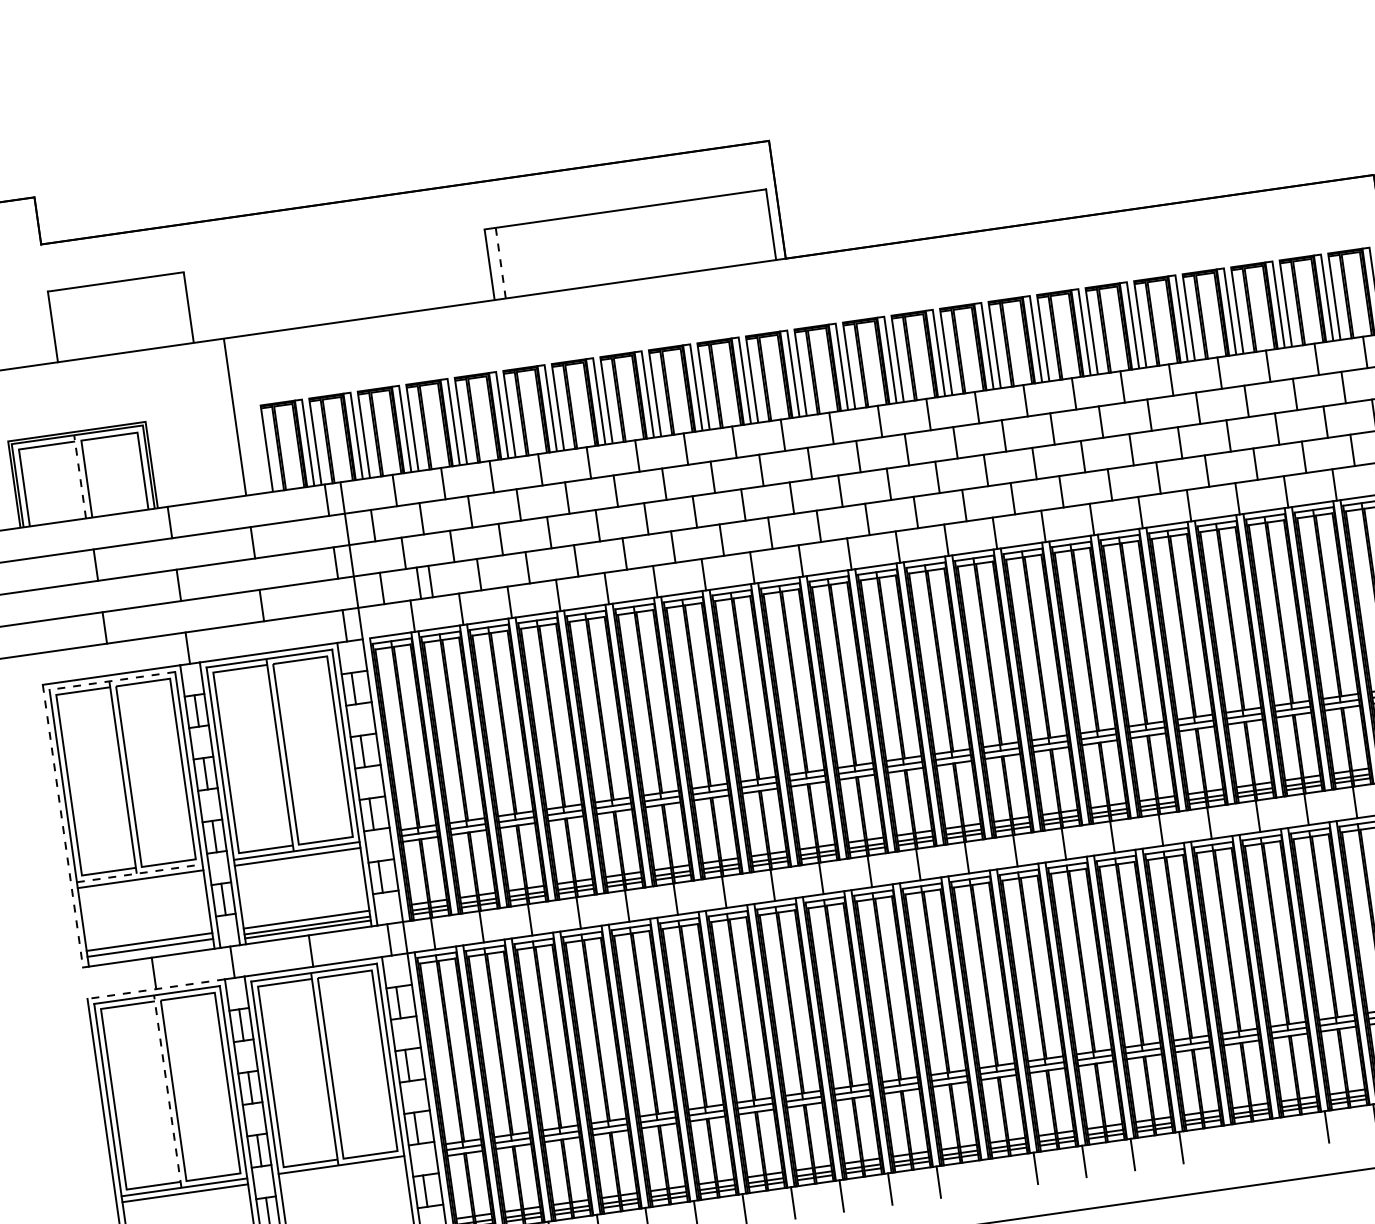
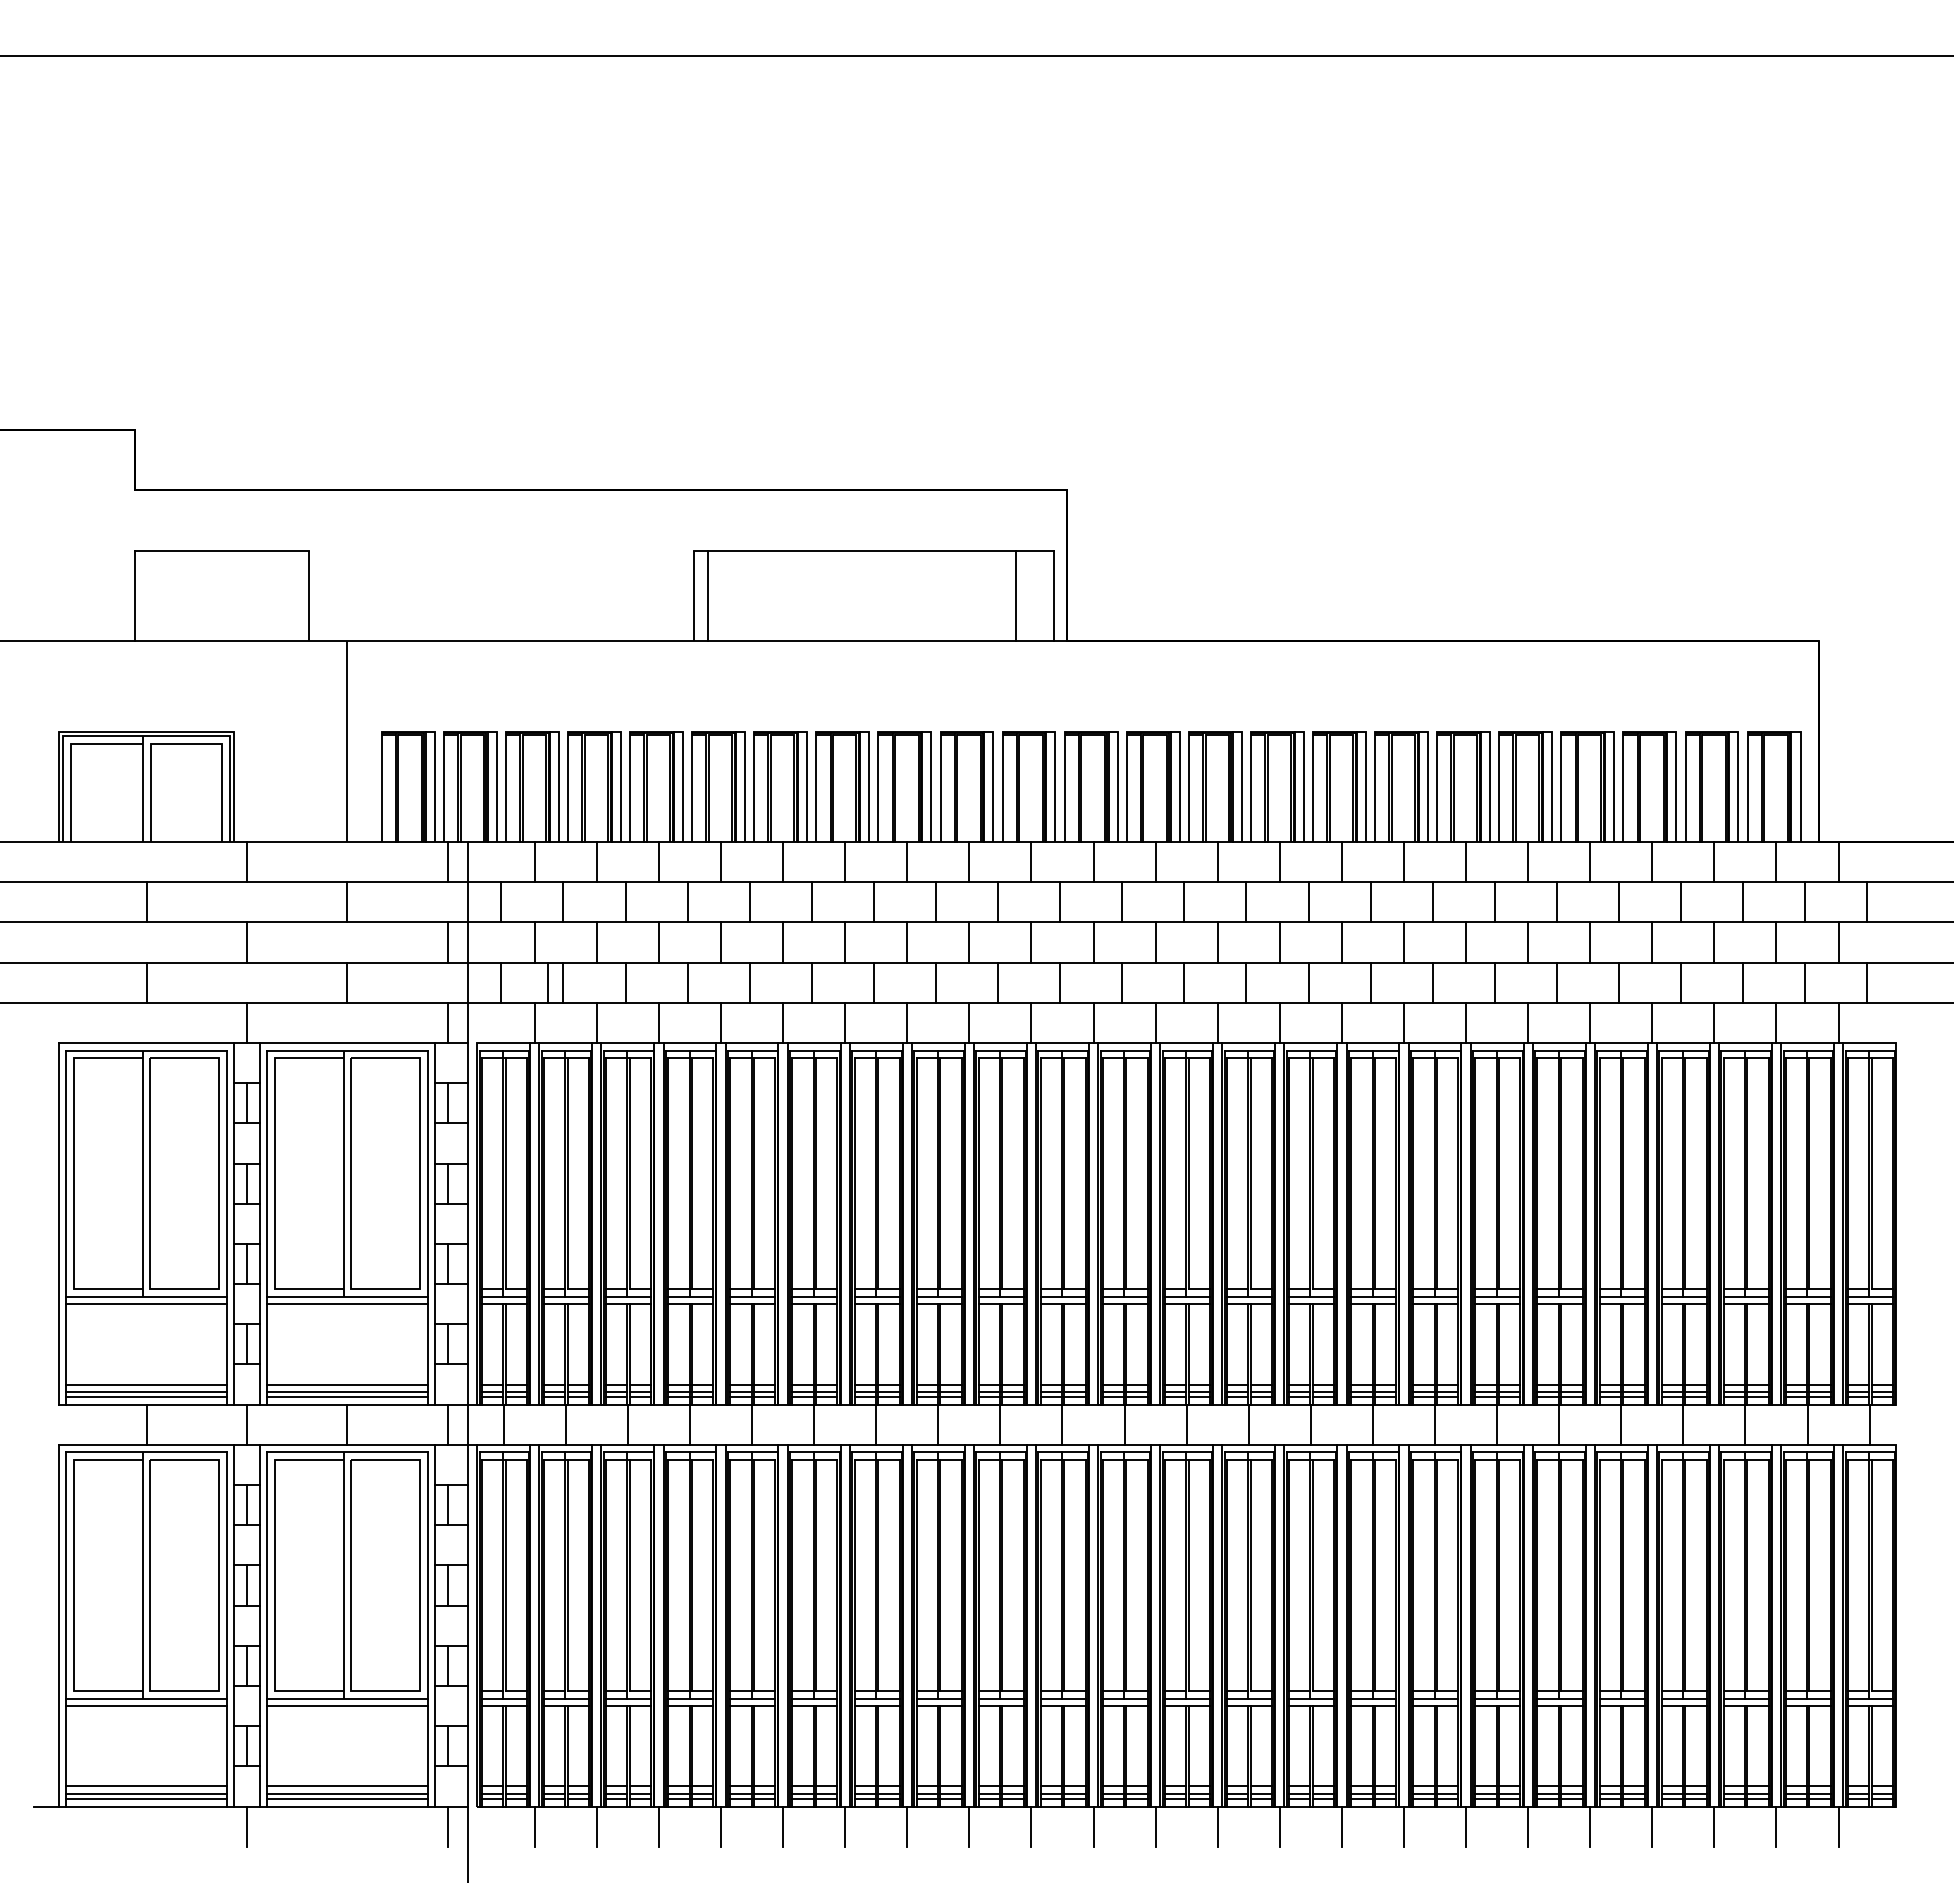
line: (740, 228) -> (1015, 595), added
line: (501, 263) -> (708, 596), dashed -> solid
line: (80, 476) -> (142, 788), dashed -> solid
line: (112, 680) -> (146, 1050), dashed -> solid
line: (62, 825) -> (58, 1223), dashed -> solid
line: (140, 873) -> (147, 1296), dashed -> solid
line: (150, 952) -> (146, 1397), added
line: (156, 988) -> (146, 1444), dashed -> solid
line: (167, 1090) -> (142, 1574), dashed -> solid
line: (1278, 1133) -> (1528, 1826), added
line: (1230, 1140) -> (1466, 1826), added
line: (342, 1171) -> (347, 1706), added
line: (987, 1175) -> (1155, 1826), added

